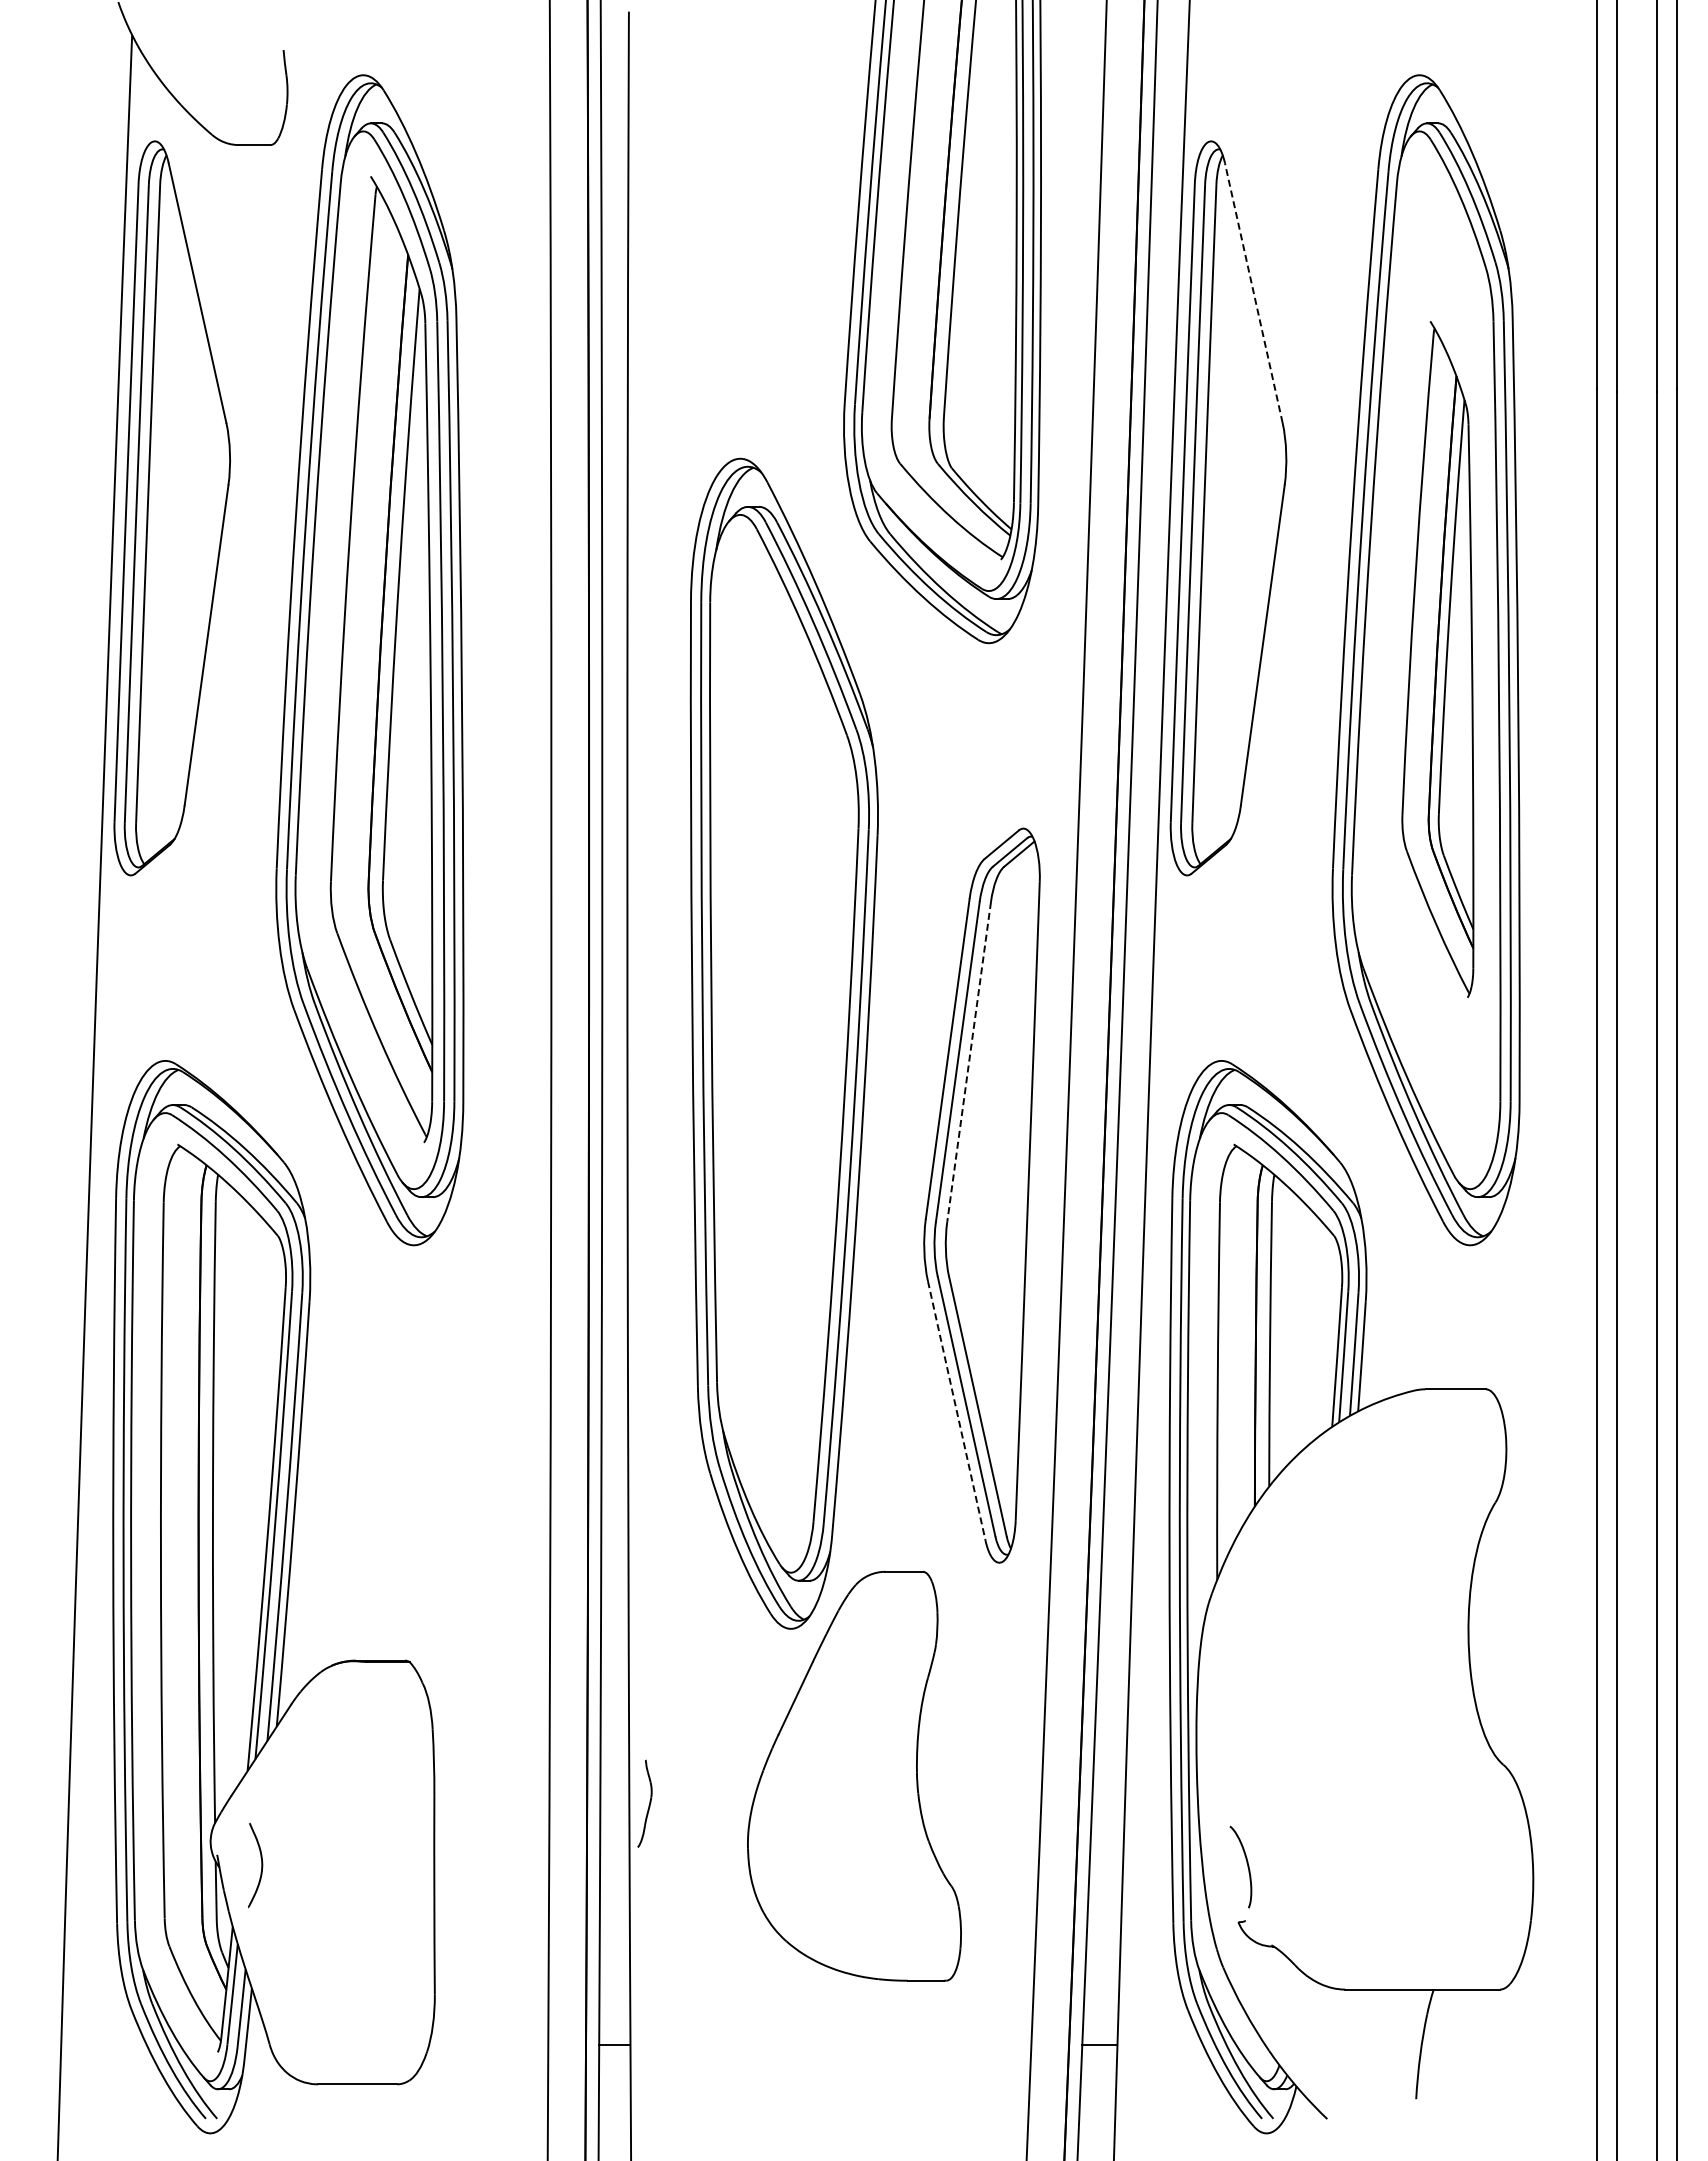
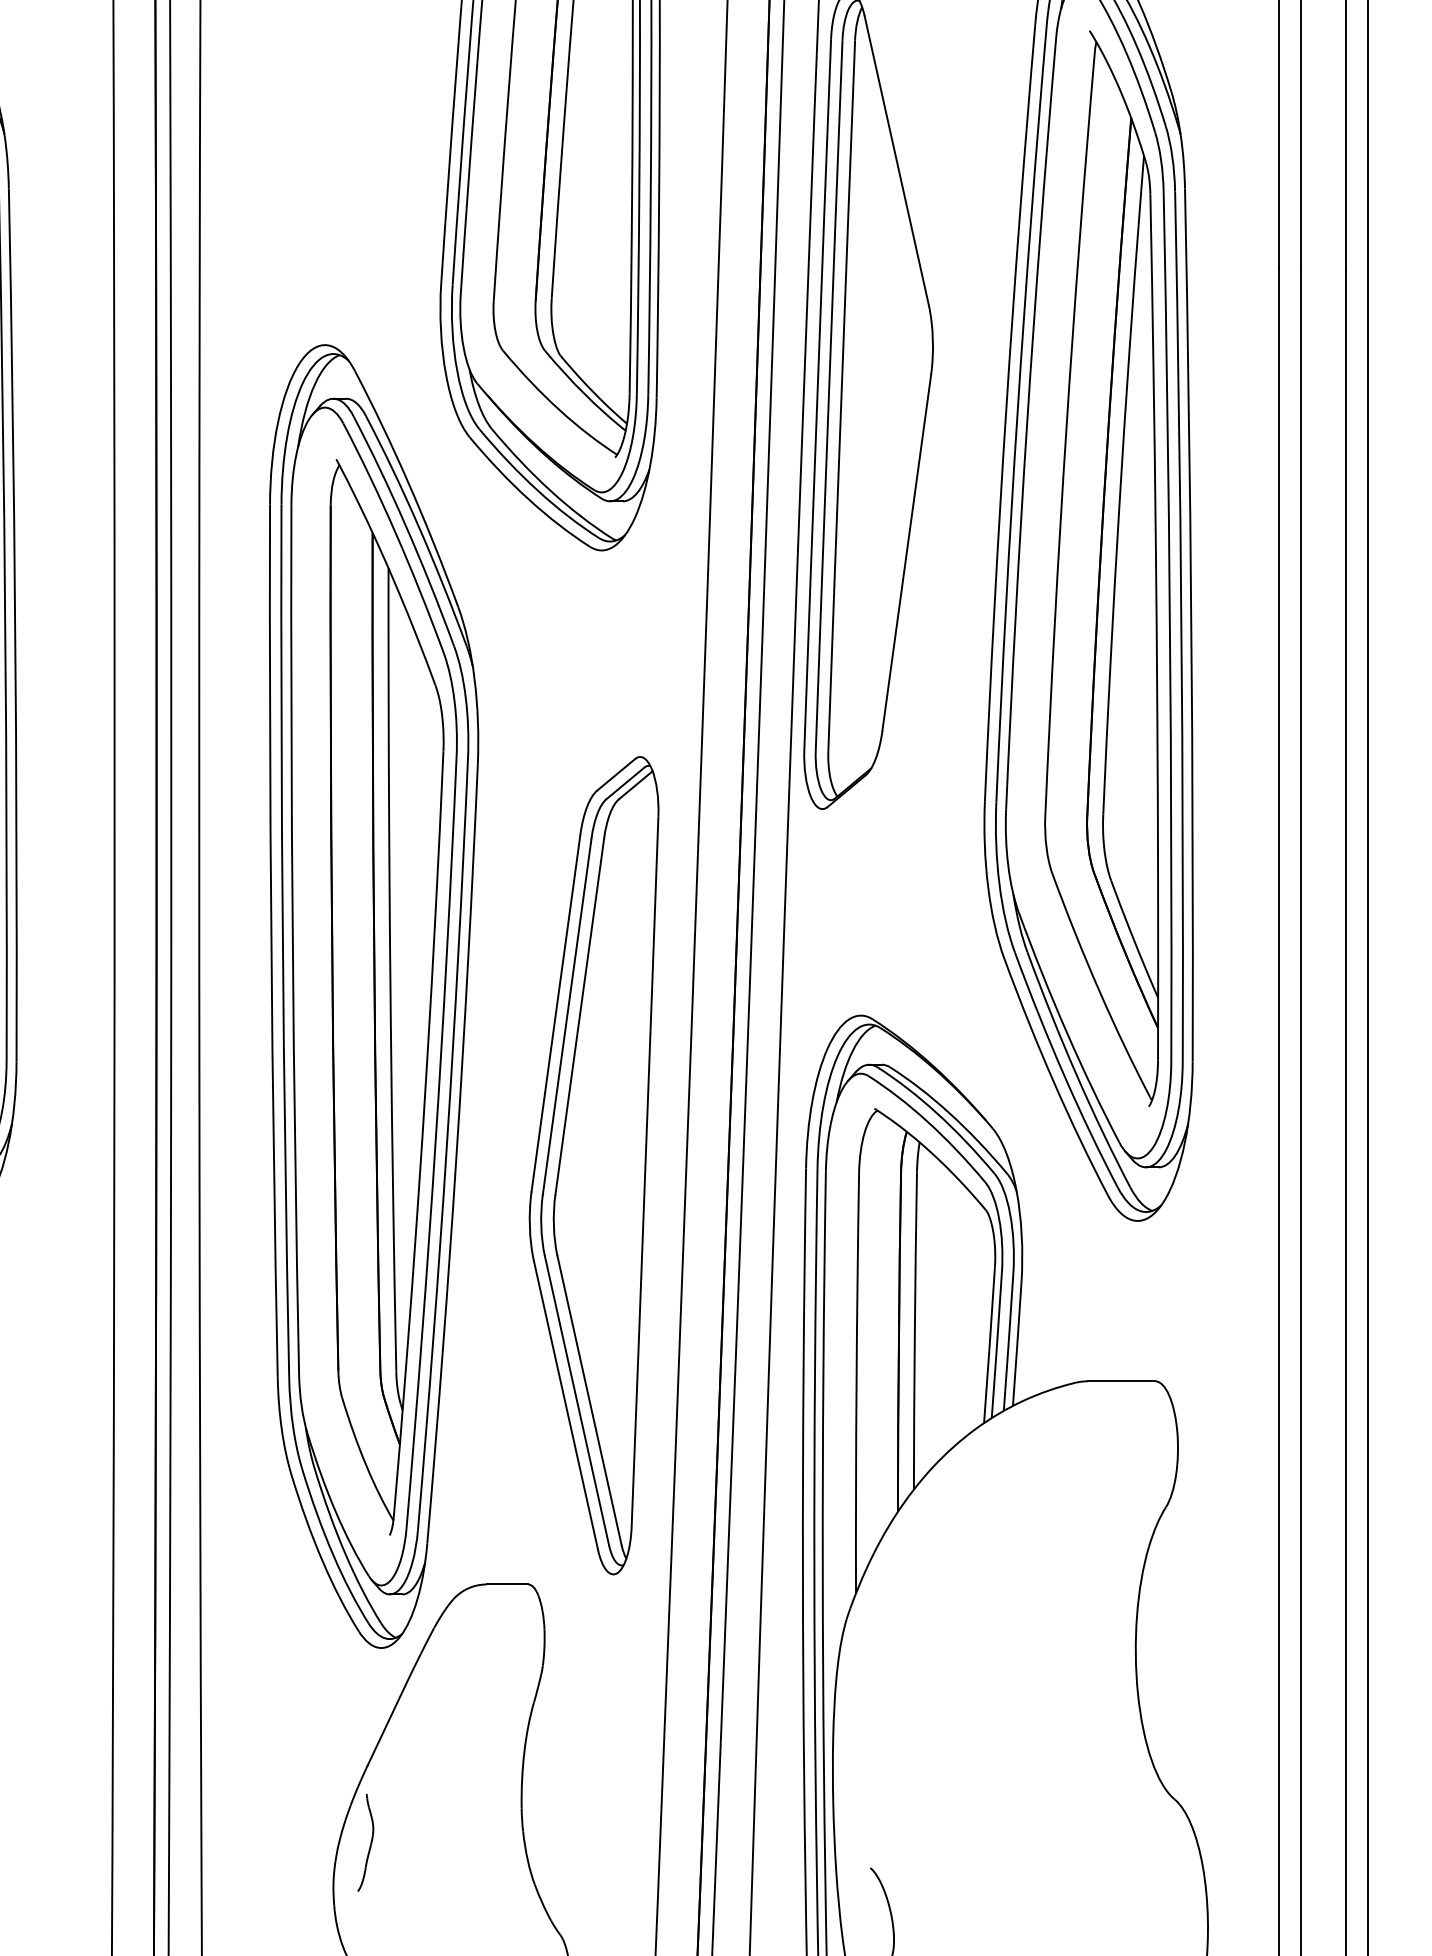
line: (1253, 293) -> (896, 161), dashed -> solid
part: (1437, 659) -> (1101, 568), size x1.43
part: (795, 1044) -> (386, 997), added
line: (969, 1062) -> (580, 1017), dashed -> solid
line: (956, 1411) -> (565, 1405), dashed -> solid
part: (644, 1803) -> (365, 1842), moved

